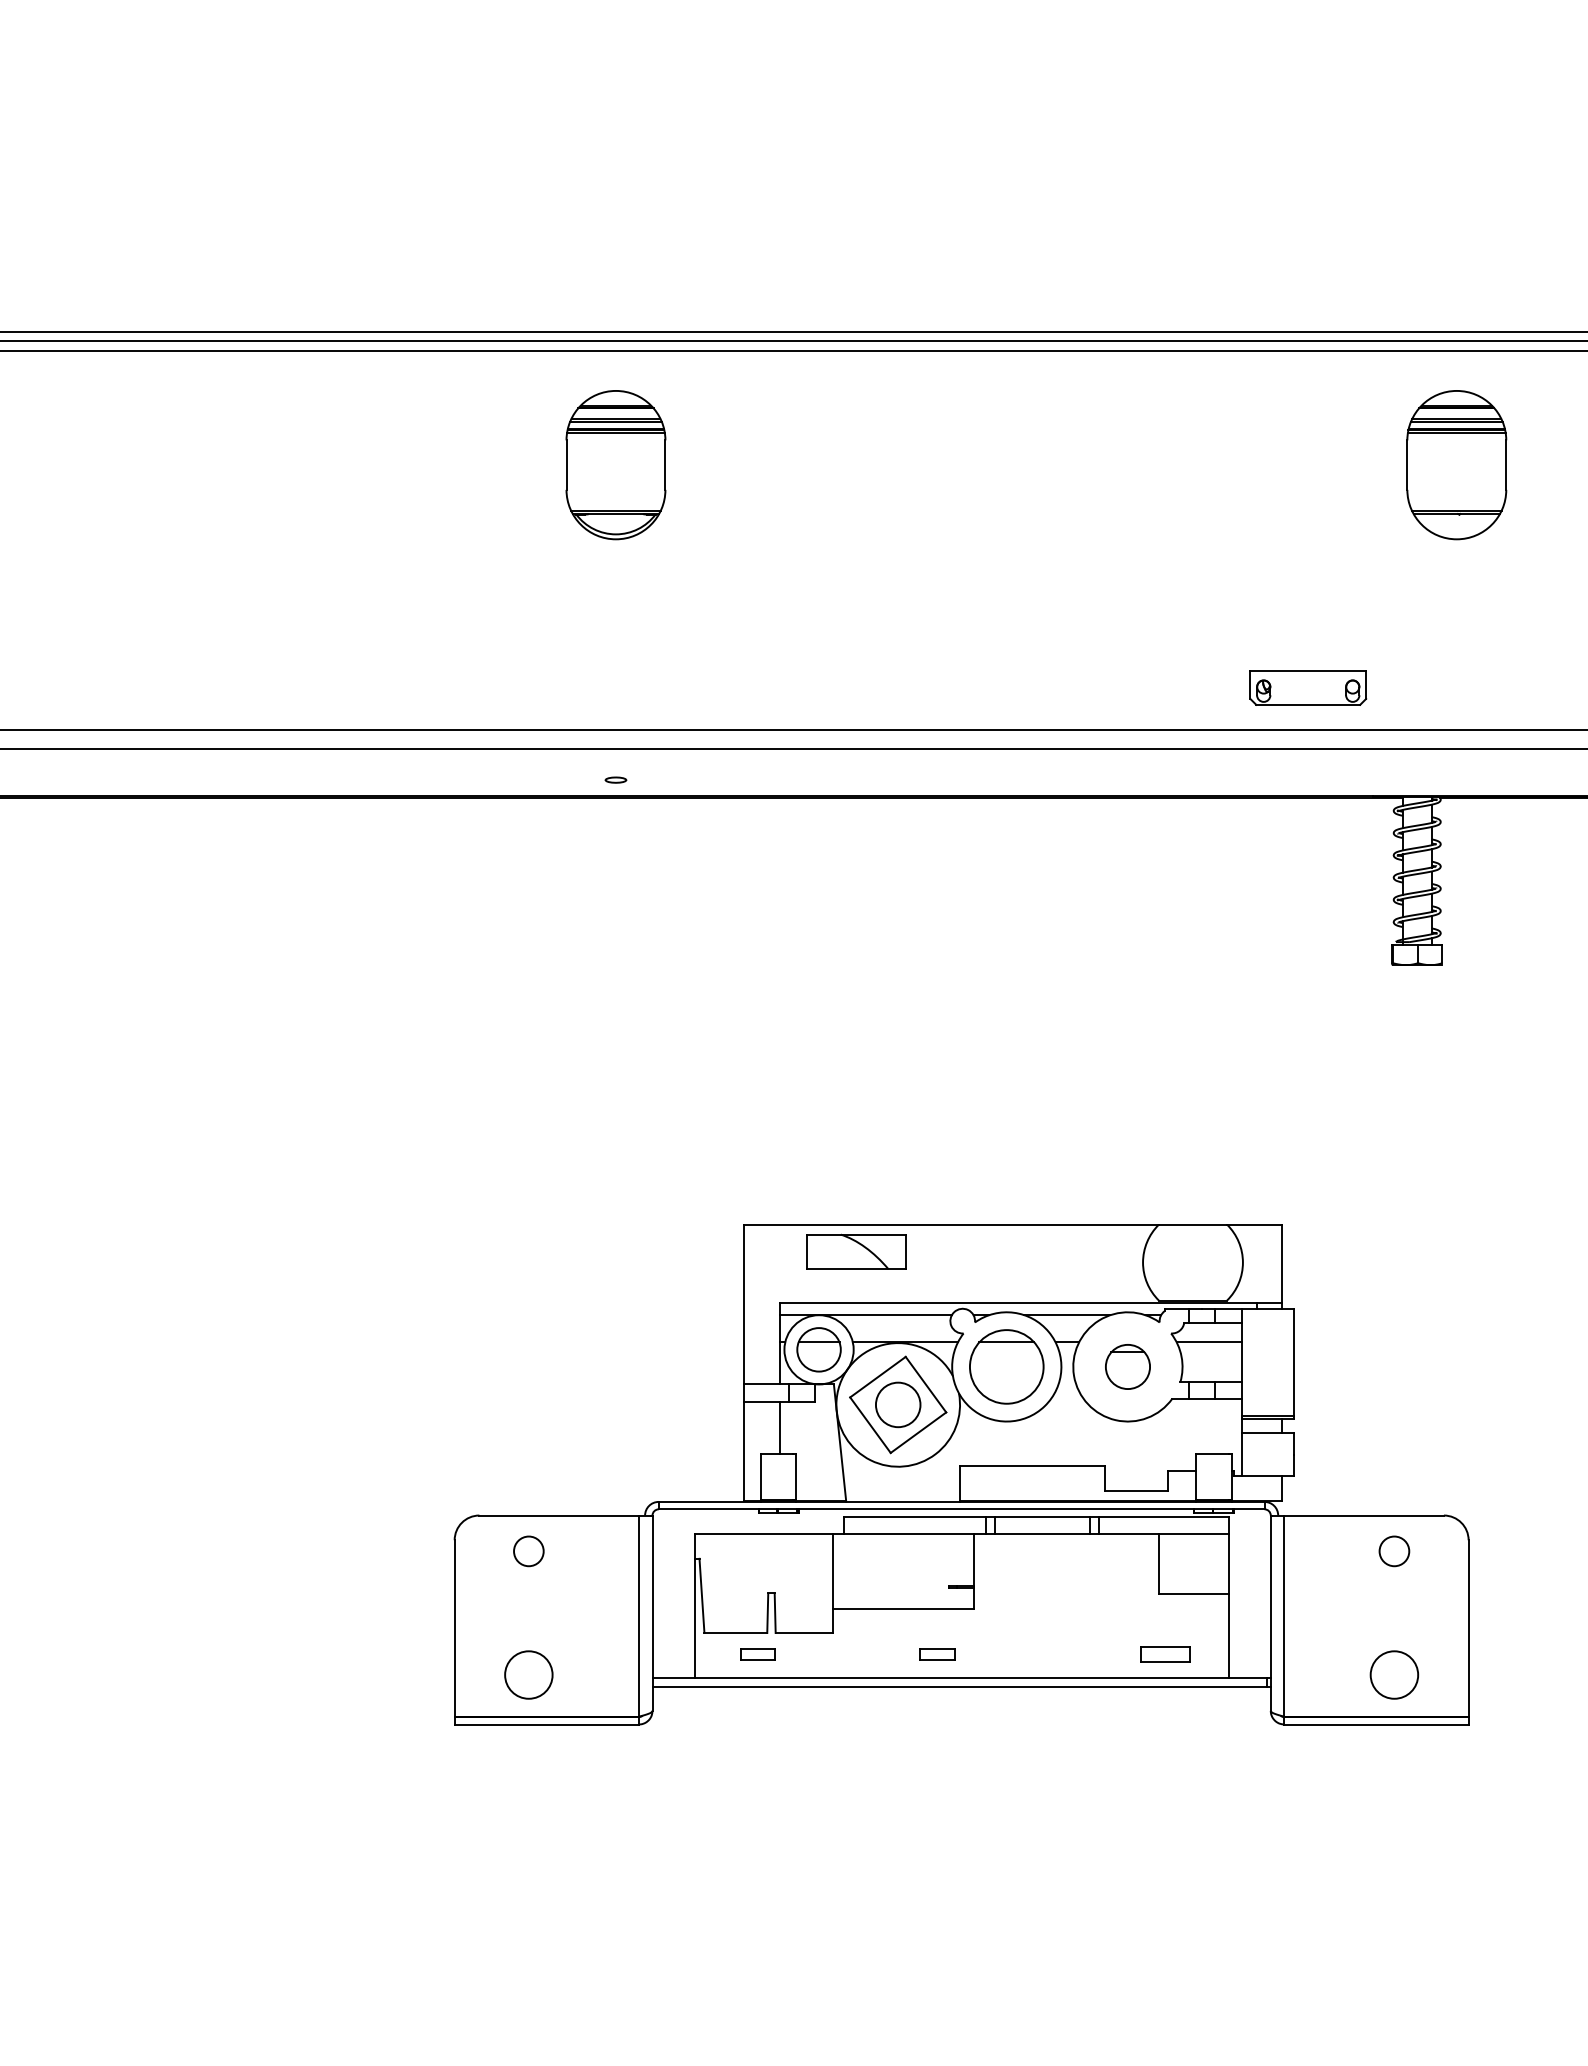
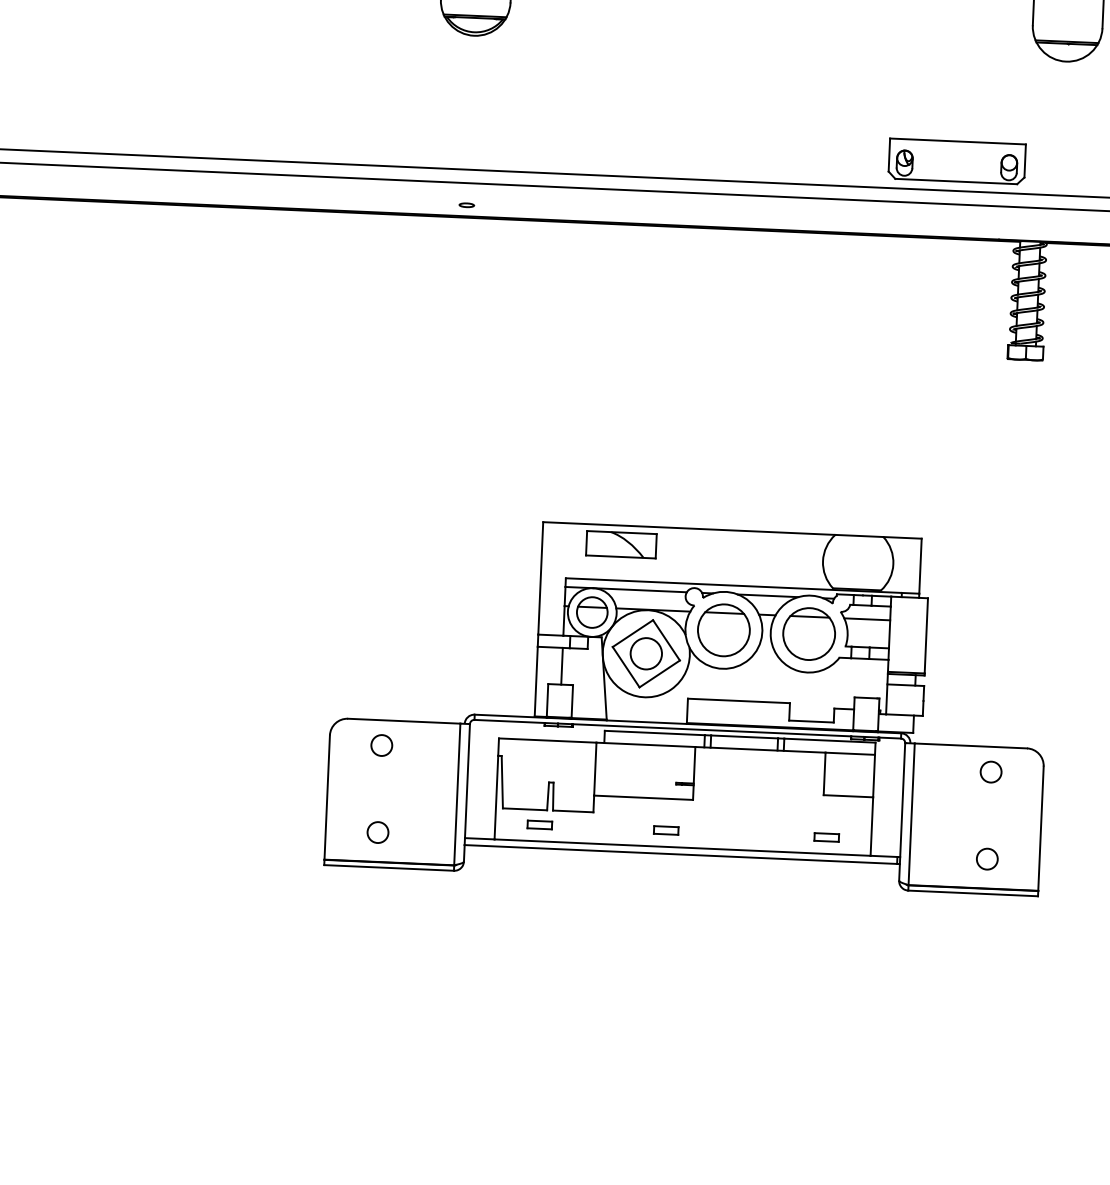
part: (1307, 687) -> (956, 161), size x1.67
part: (1127, 1366) -> (808, 633), size x1.67
part: (1165, 1654) -> (826, 837), size x0.71
circle: (528, 1674) -> (377, 832), size x0.62
circle: (1394, 1674) -> (987, 858), size x0.62

